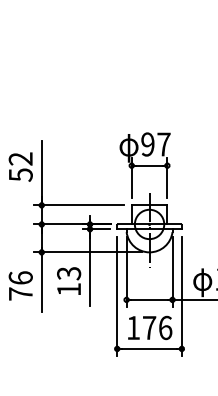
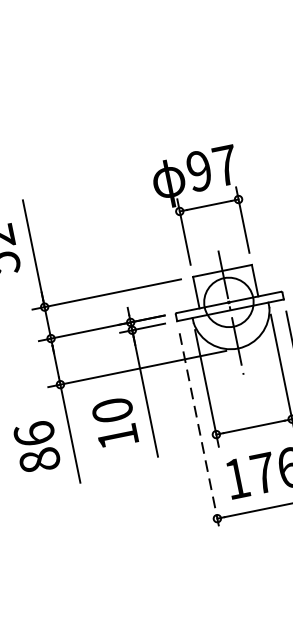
text: (69, 273) -> (113, 410), 13 -> 10
text: (20, 293) -> (39, 459), 76 -> 86
line: (117, 296) -> (200, 432), solid -> dashed

